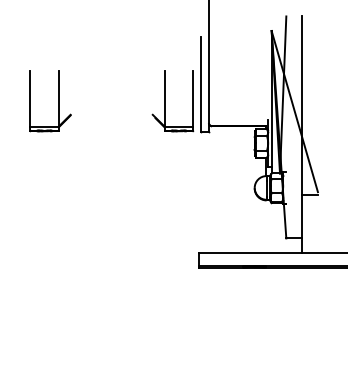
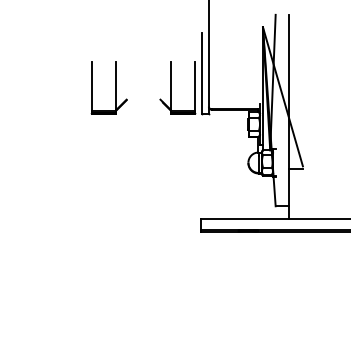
part: (57, 100) -> (115, 87), moved

